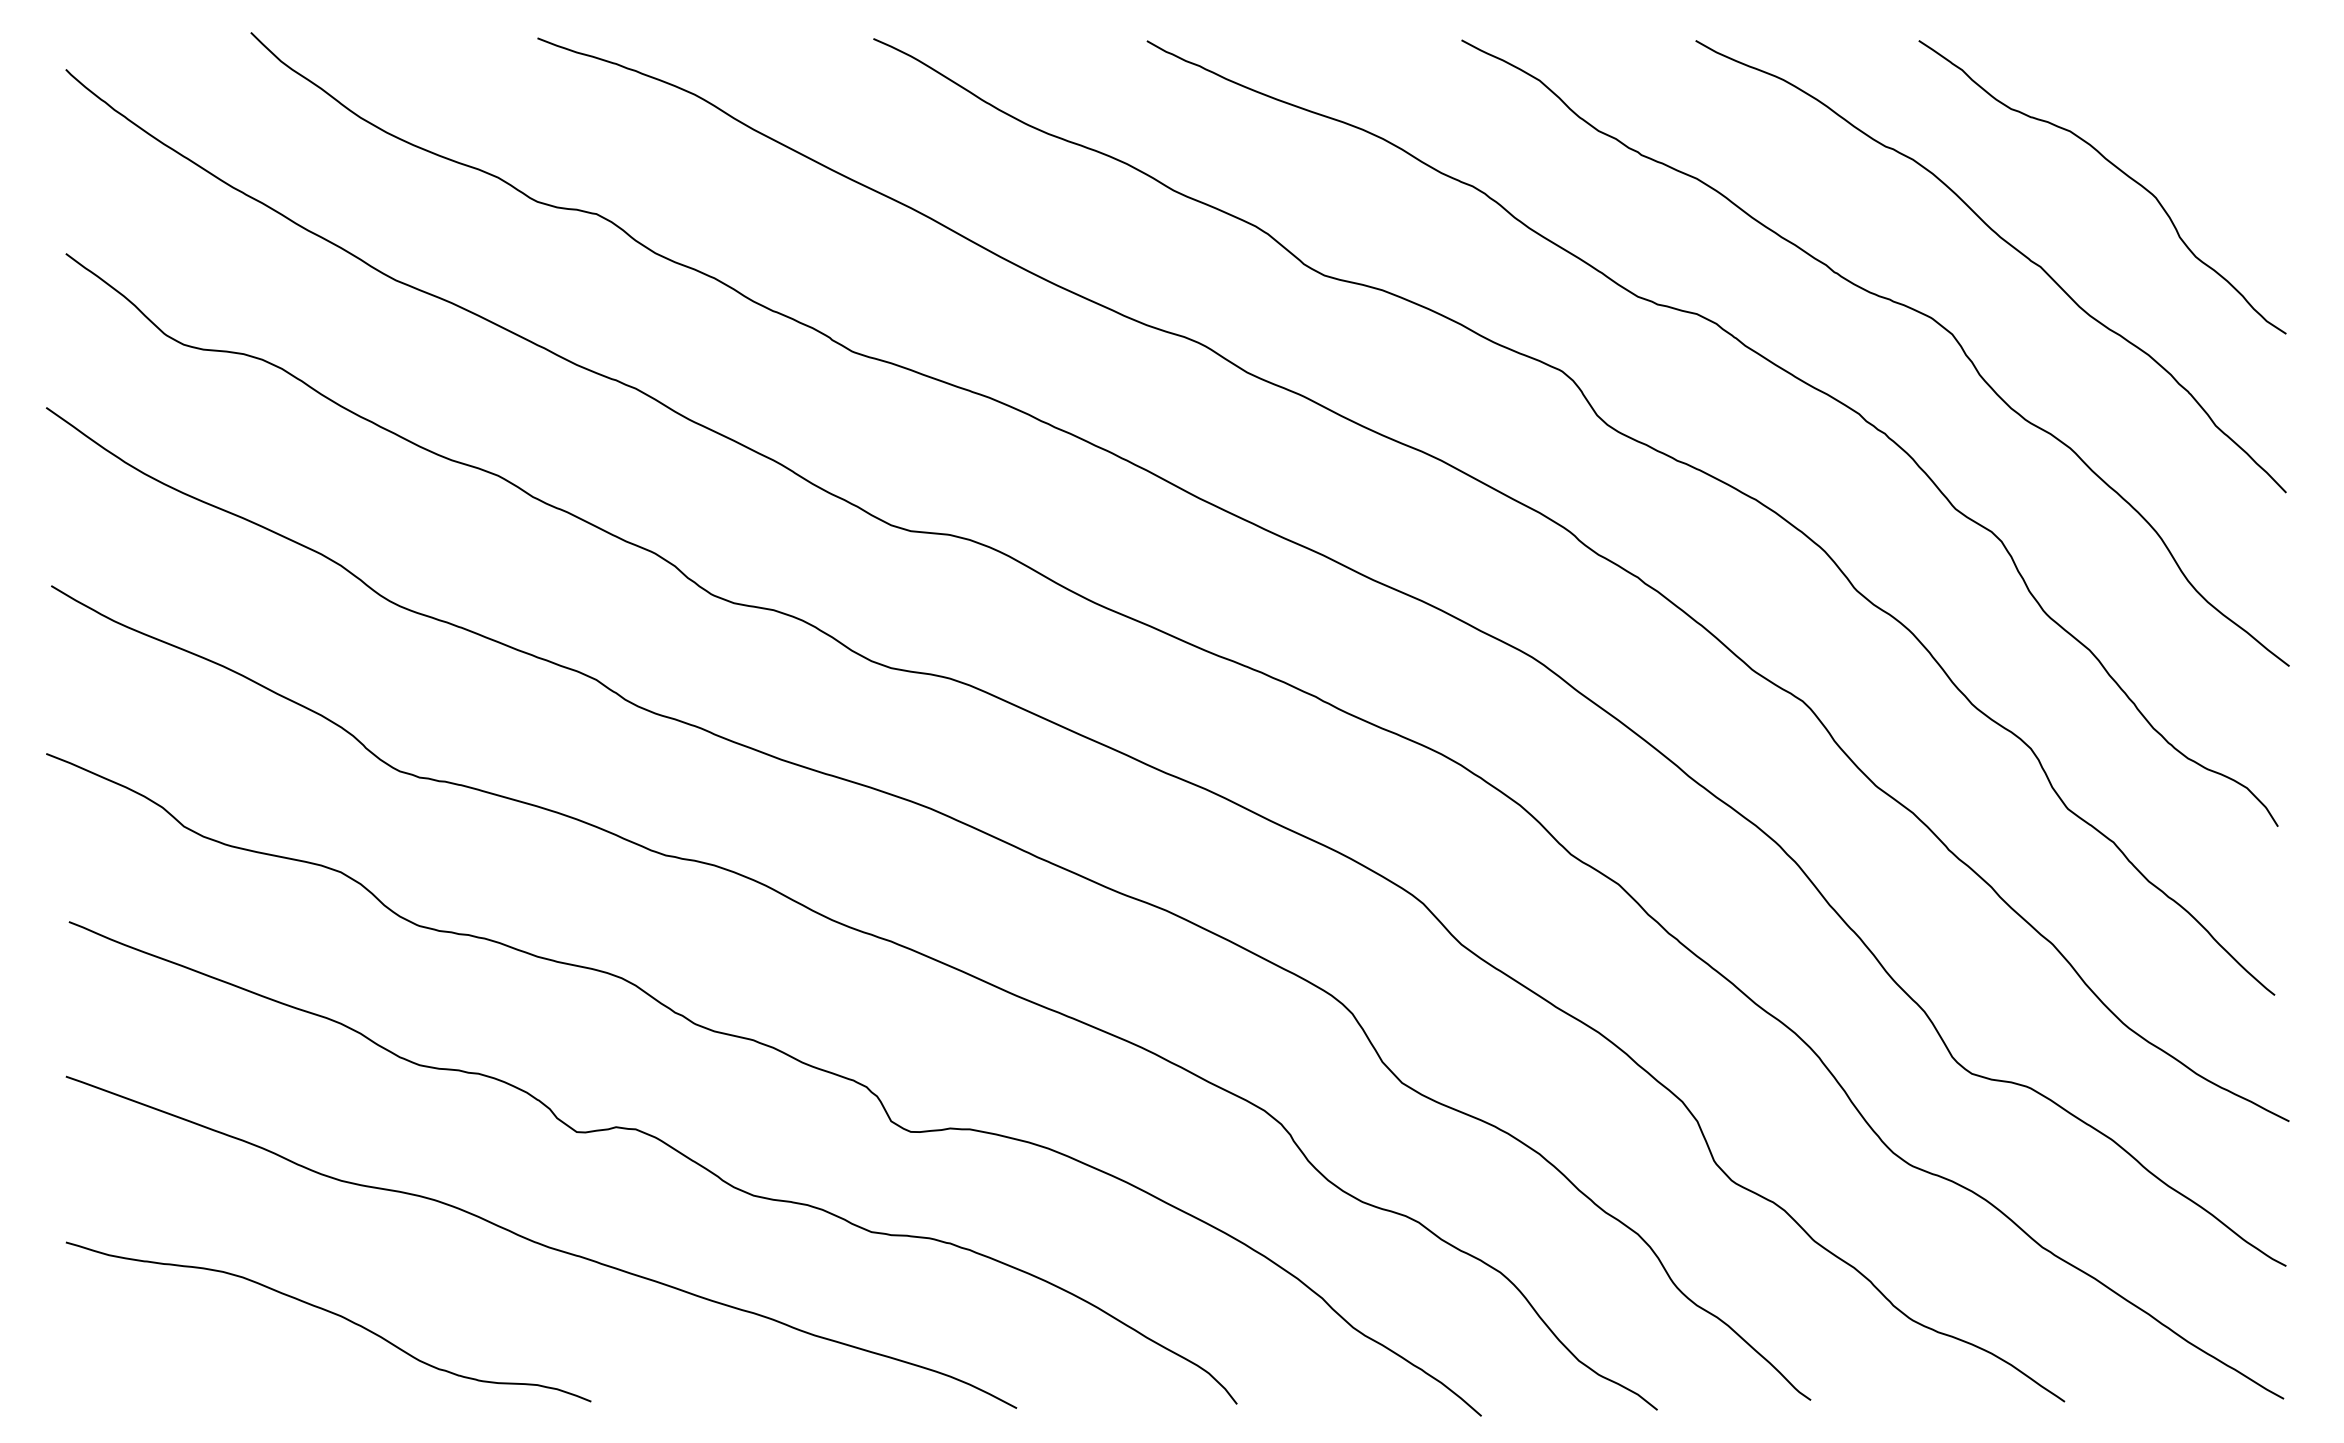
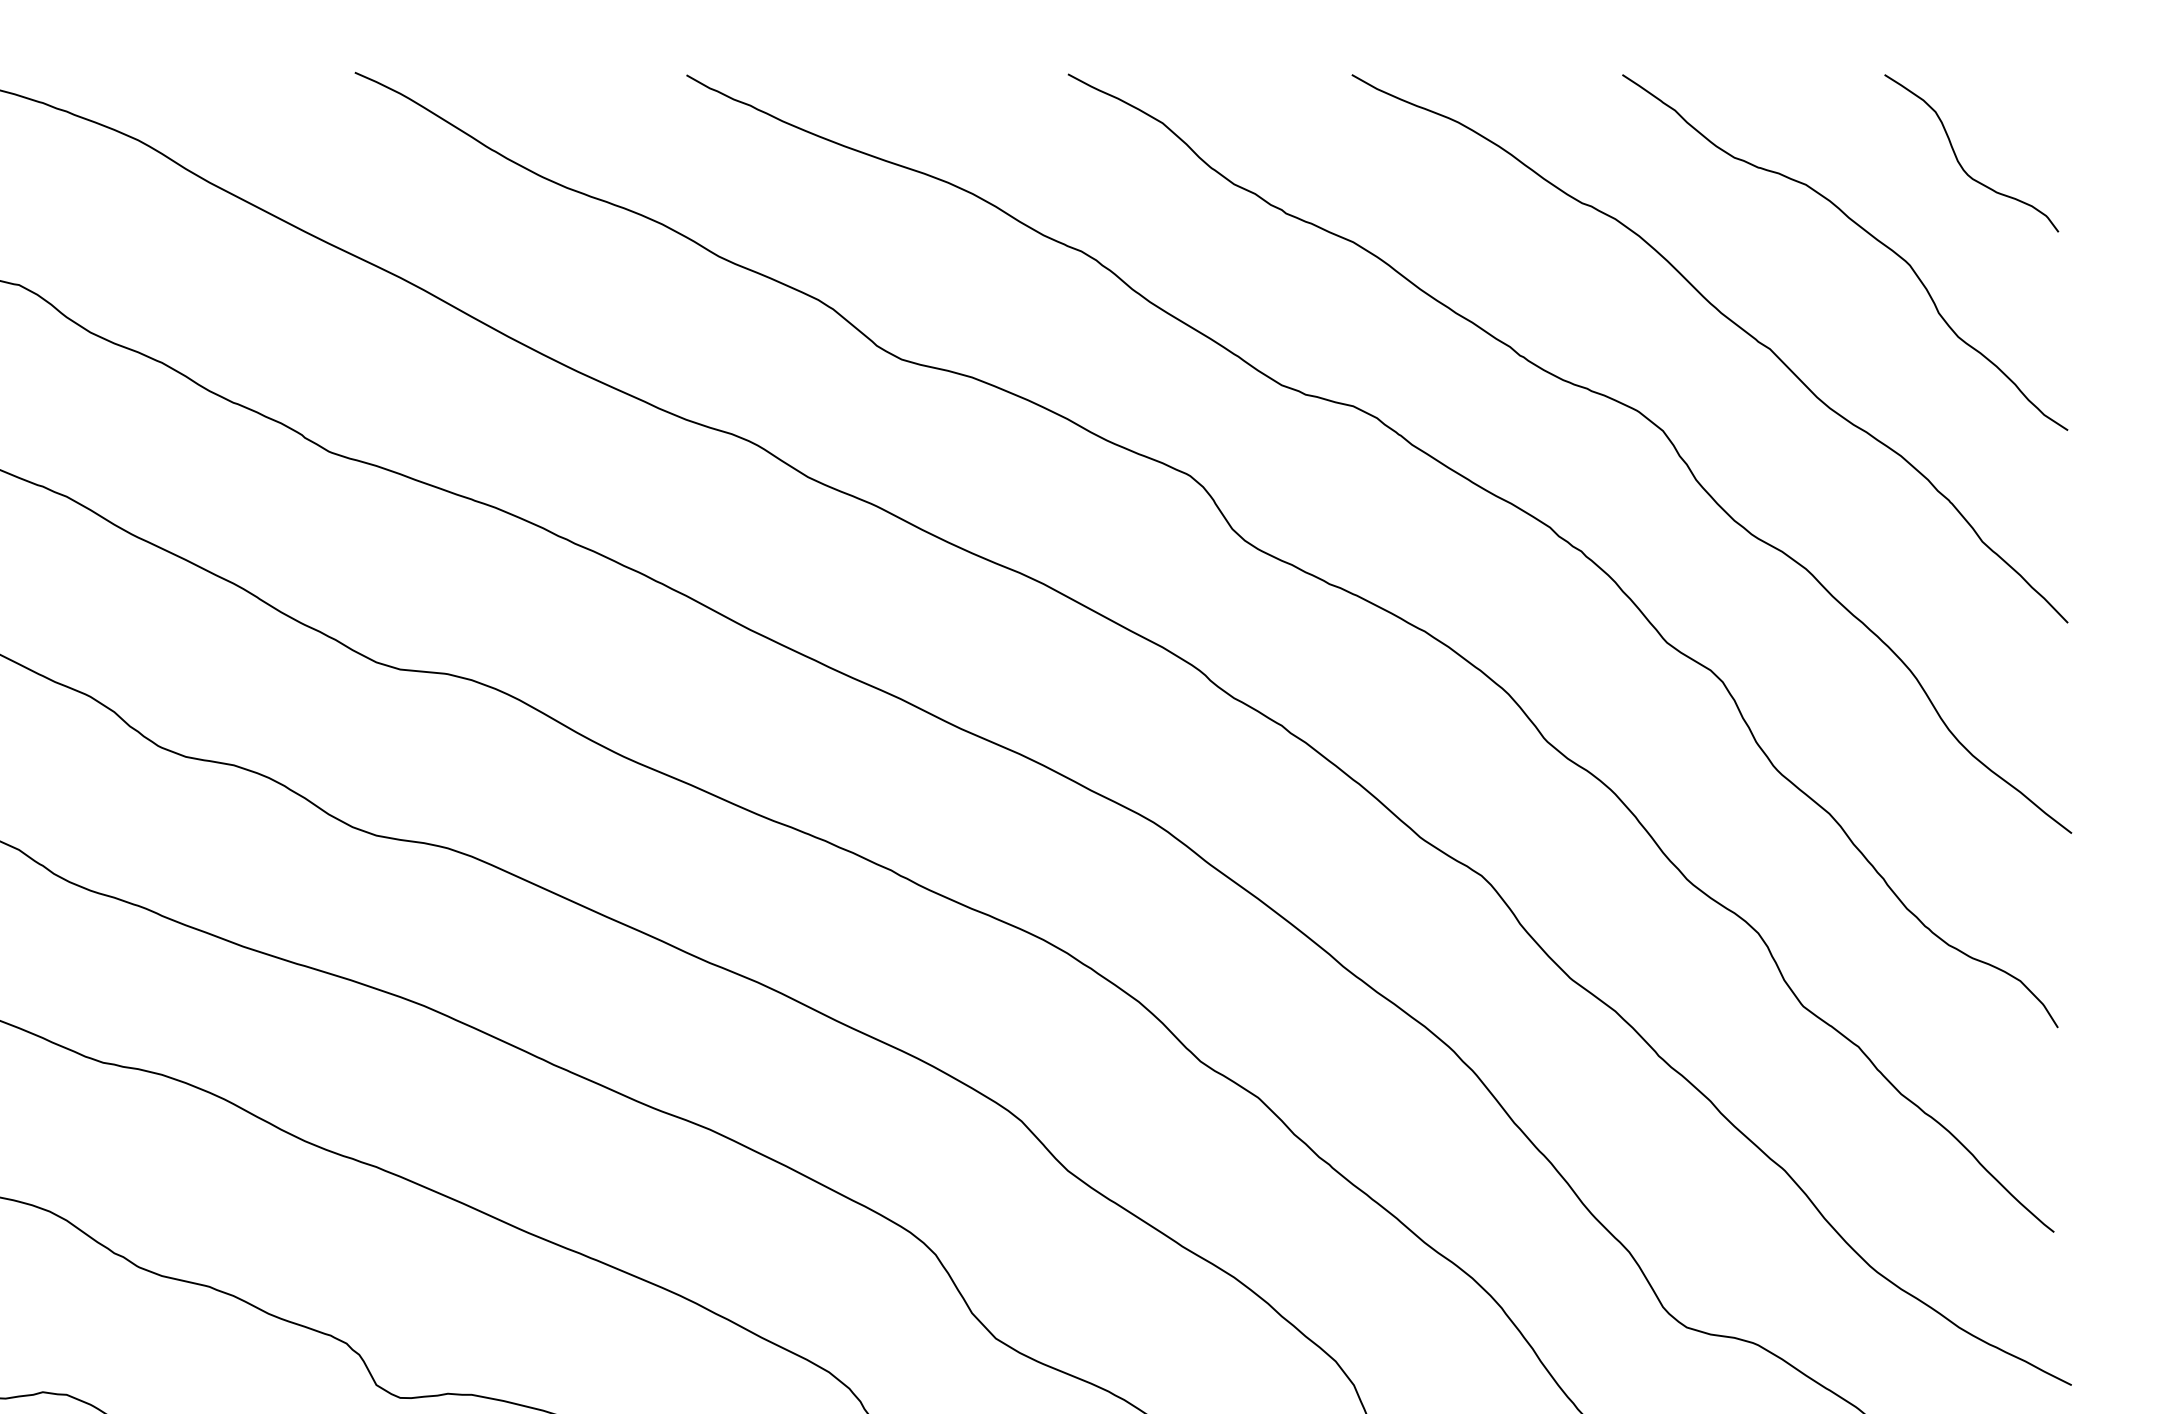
curve: (2196, 111) -> (1959, 160), added

